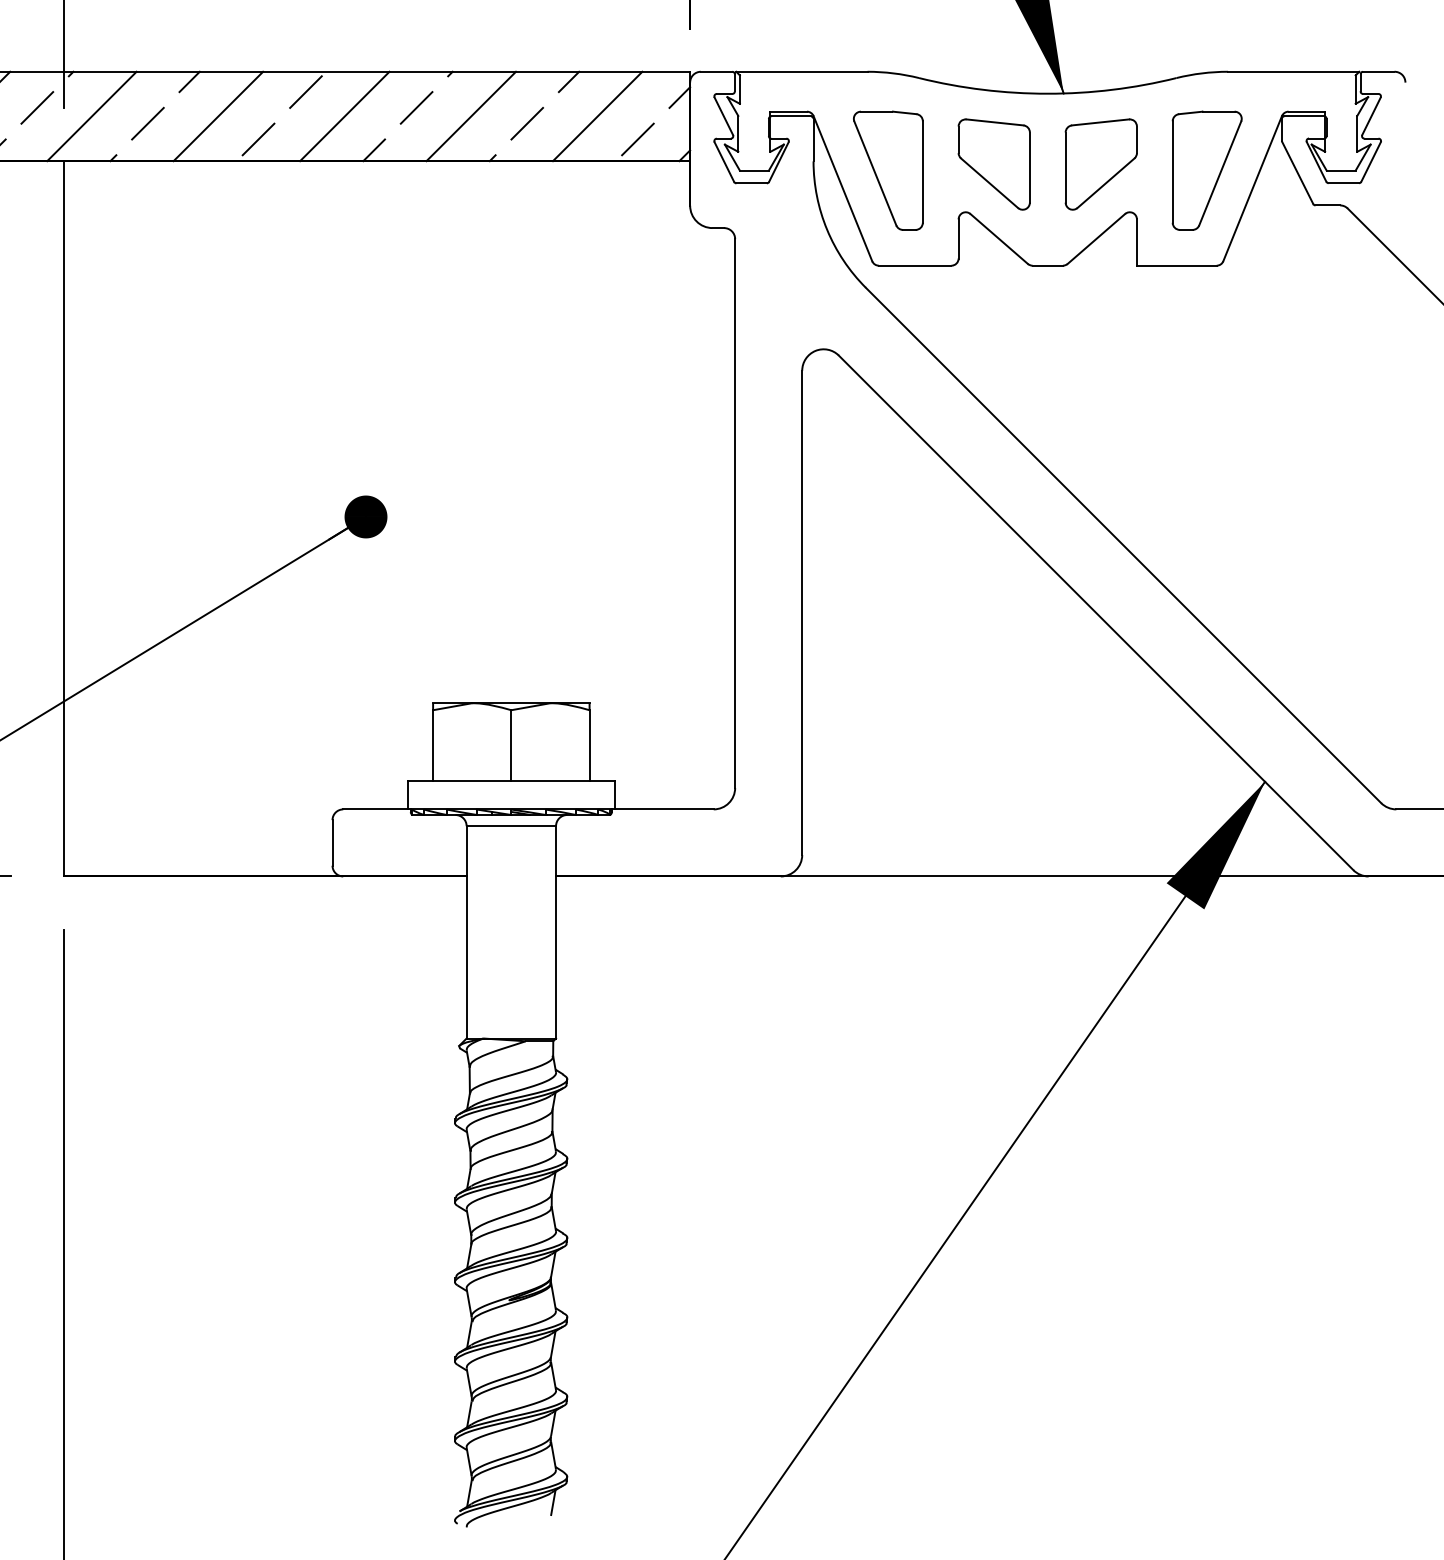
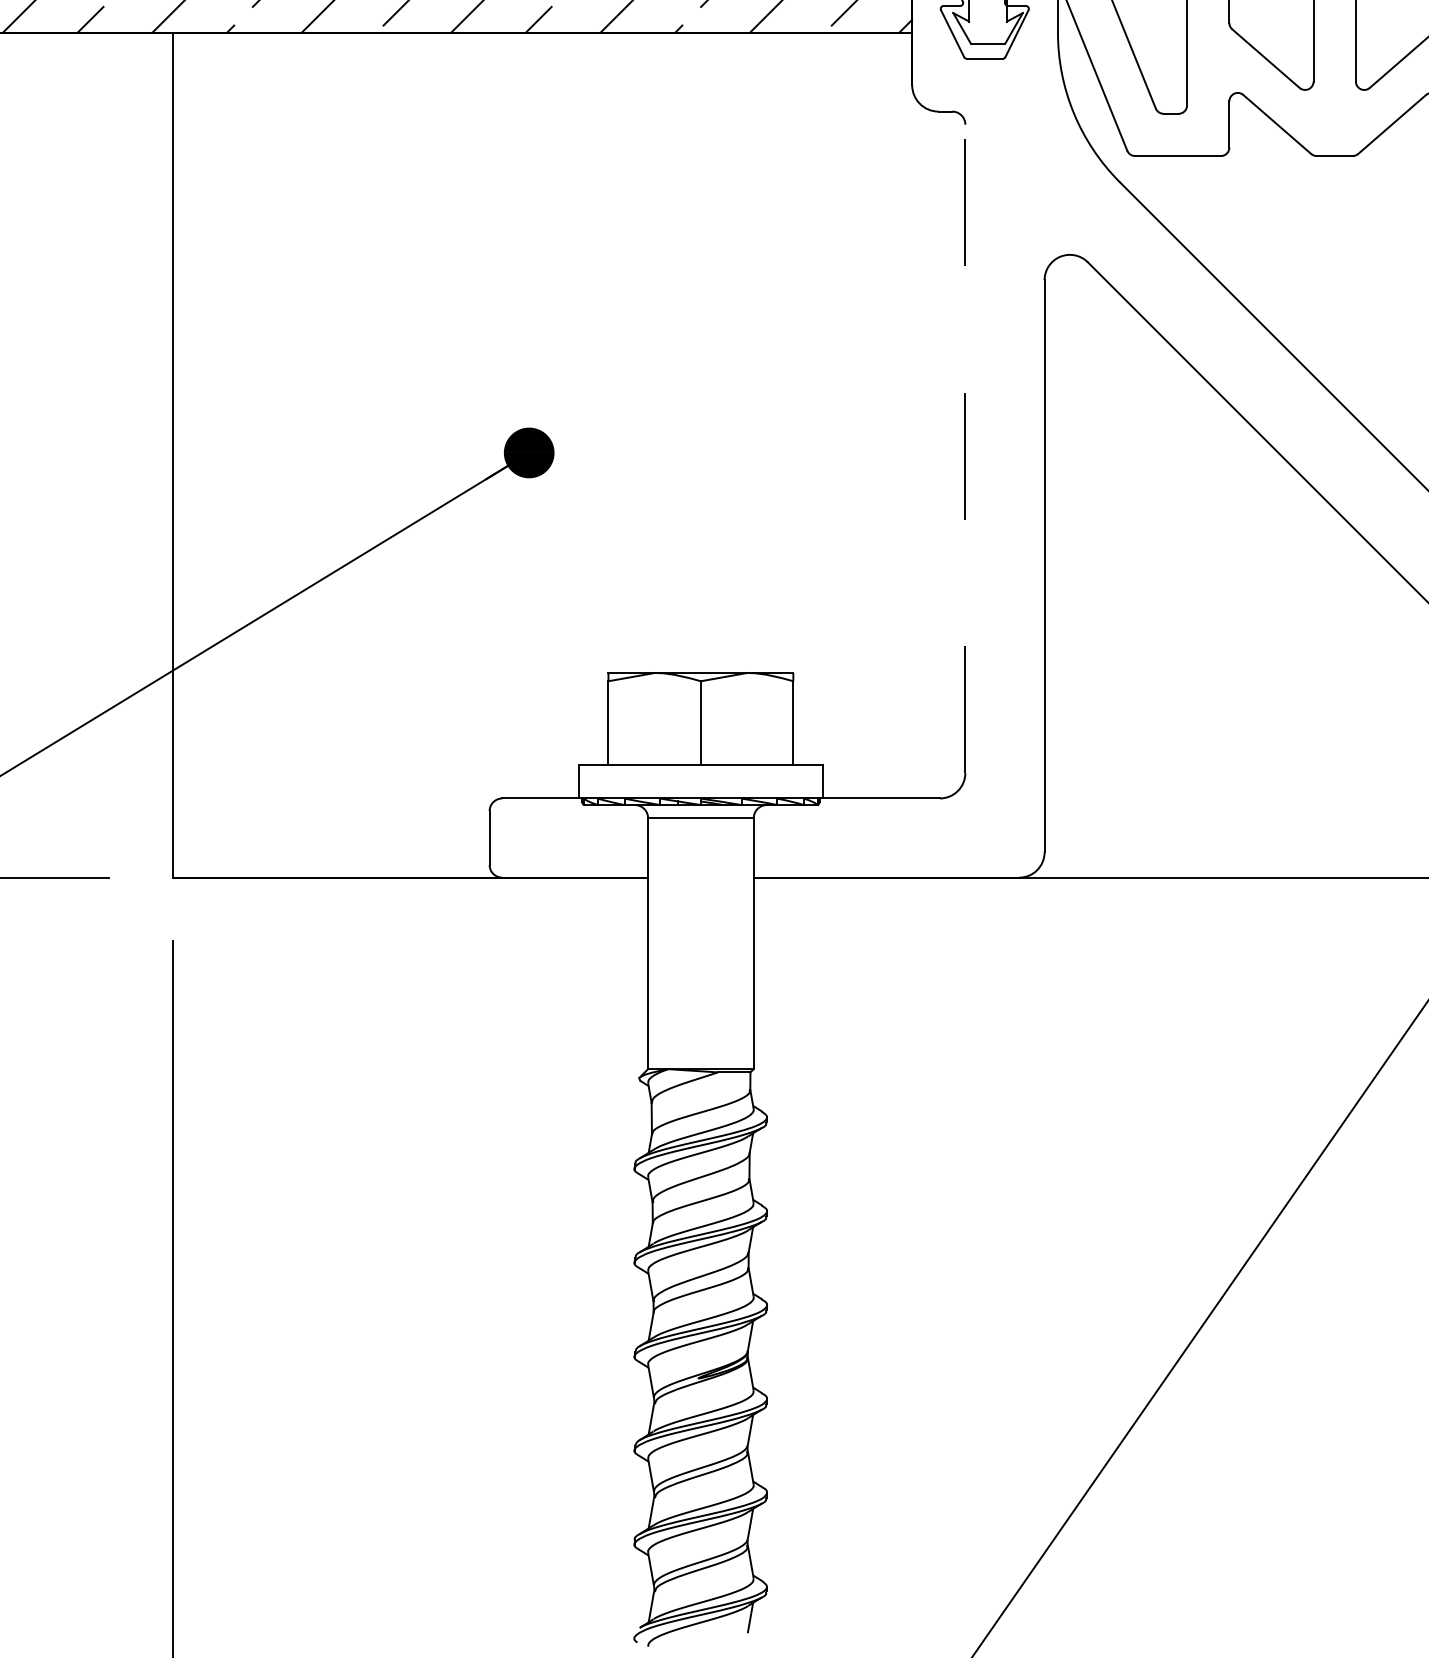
line: (735, 513) -> (965, 448), solid -> dashed

